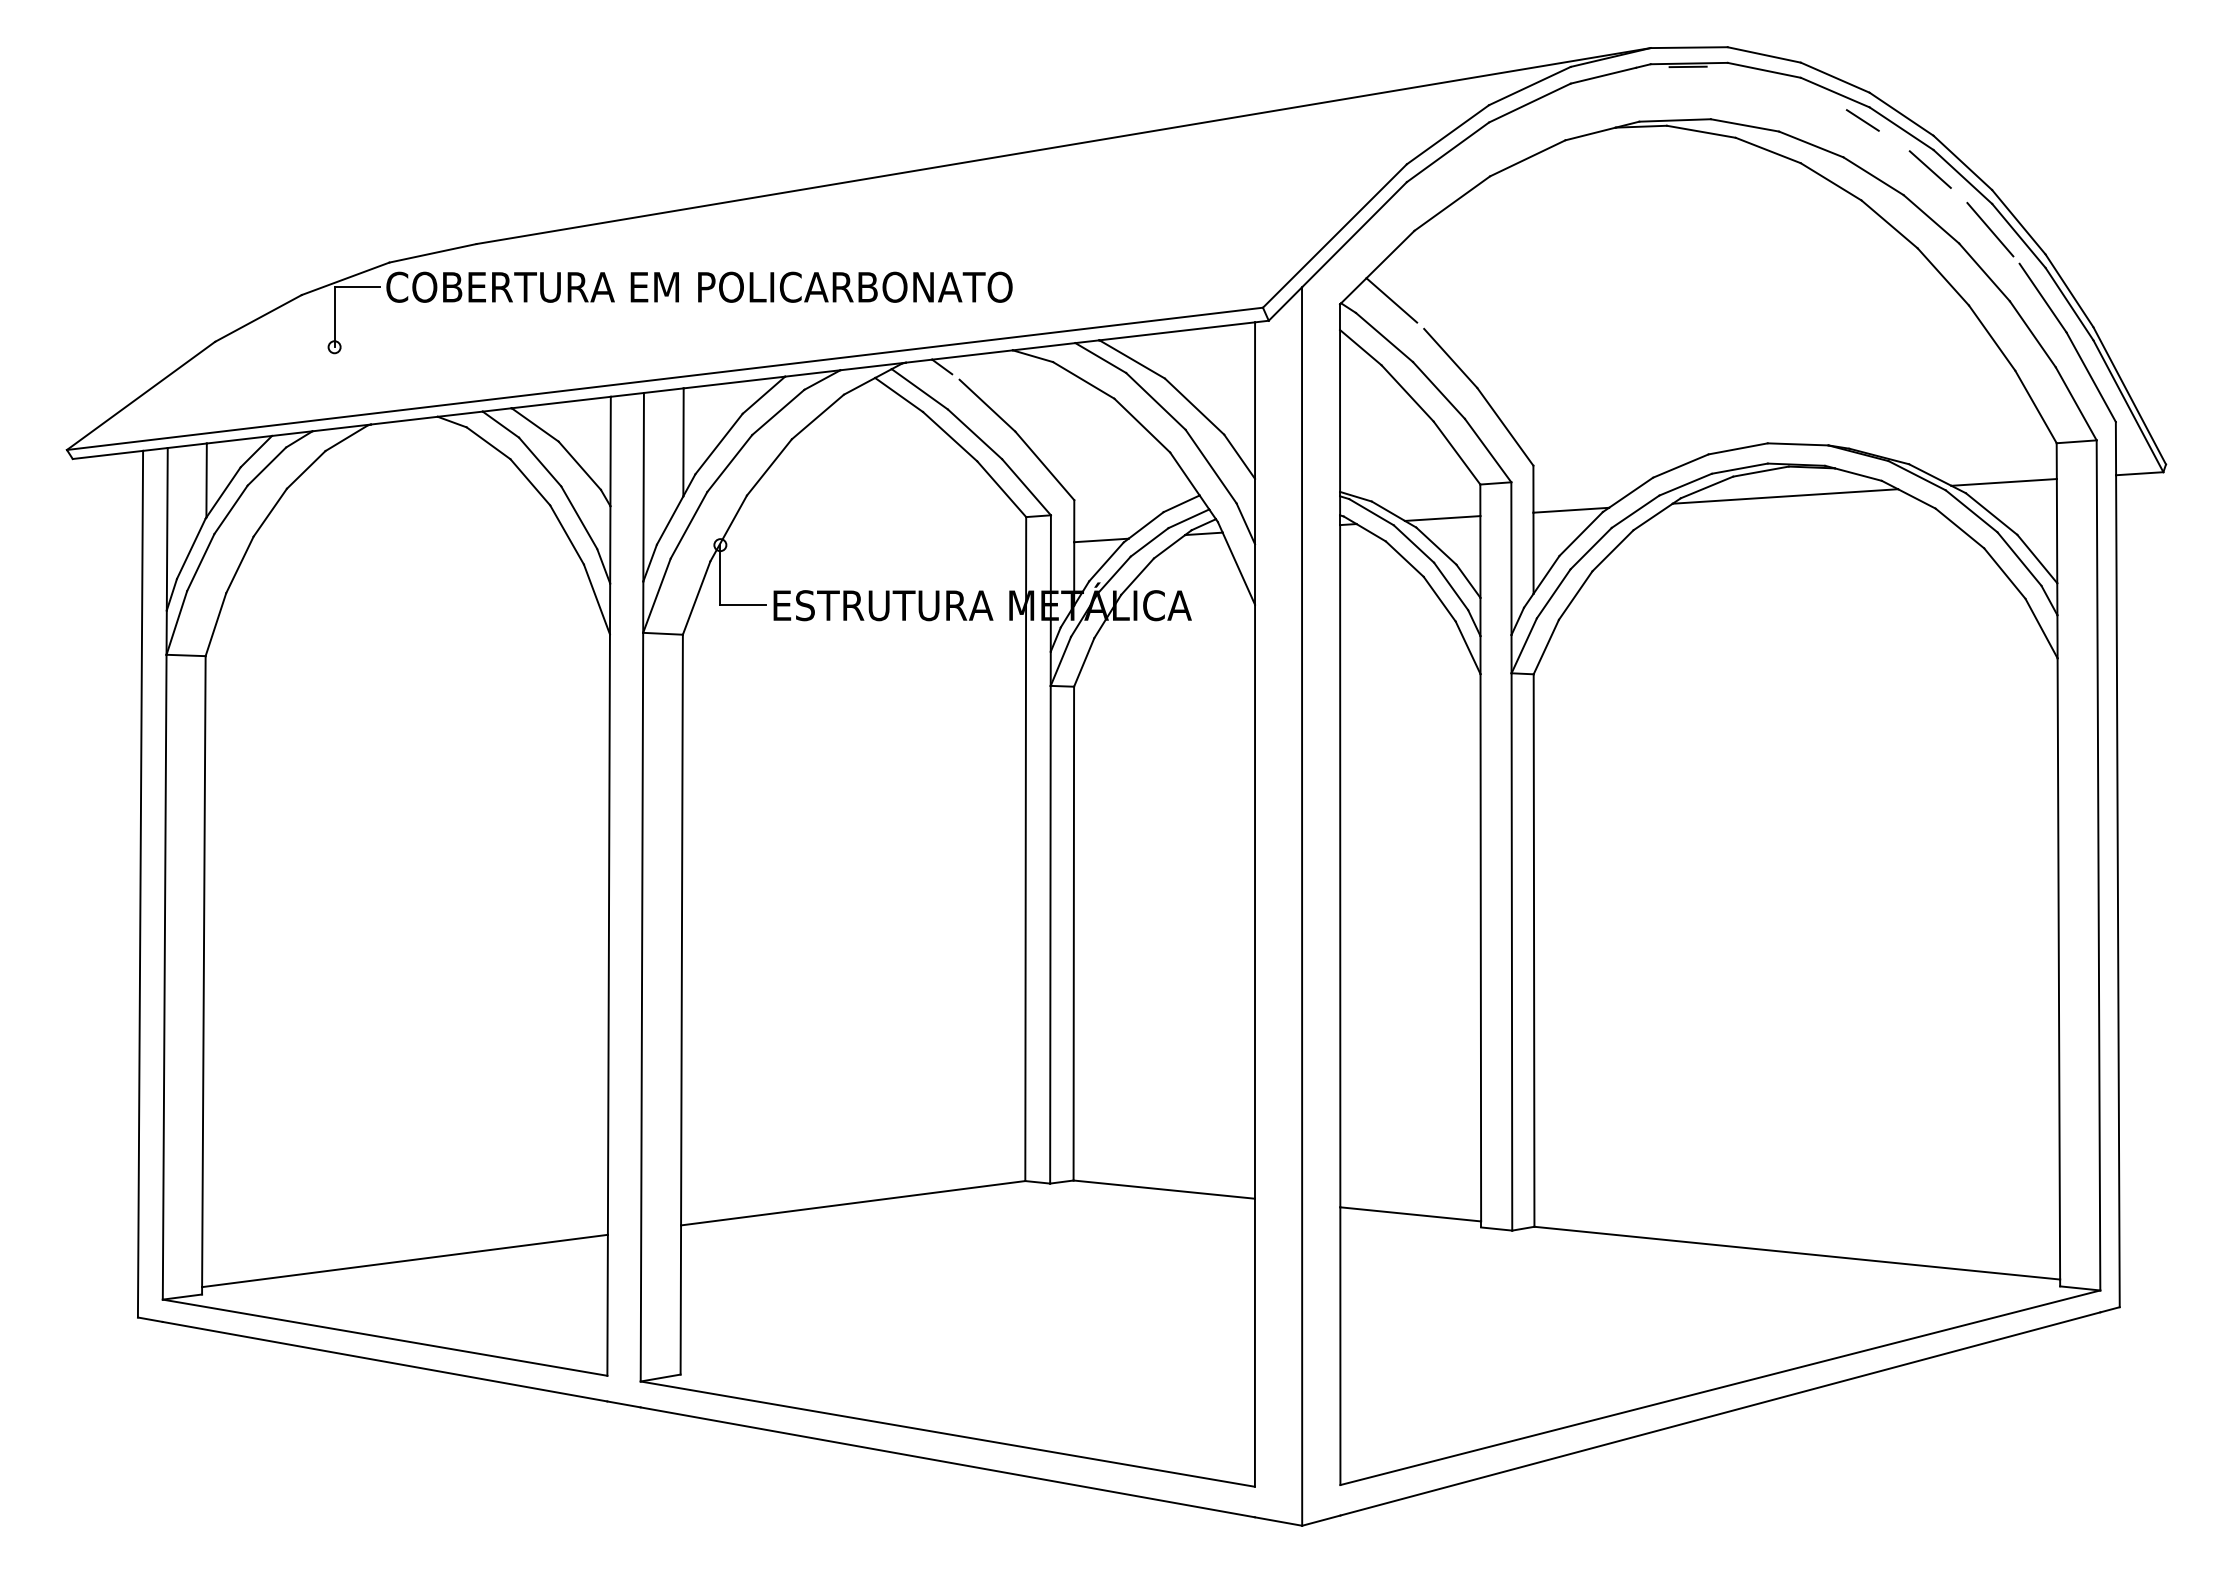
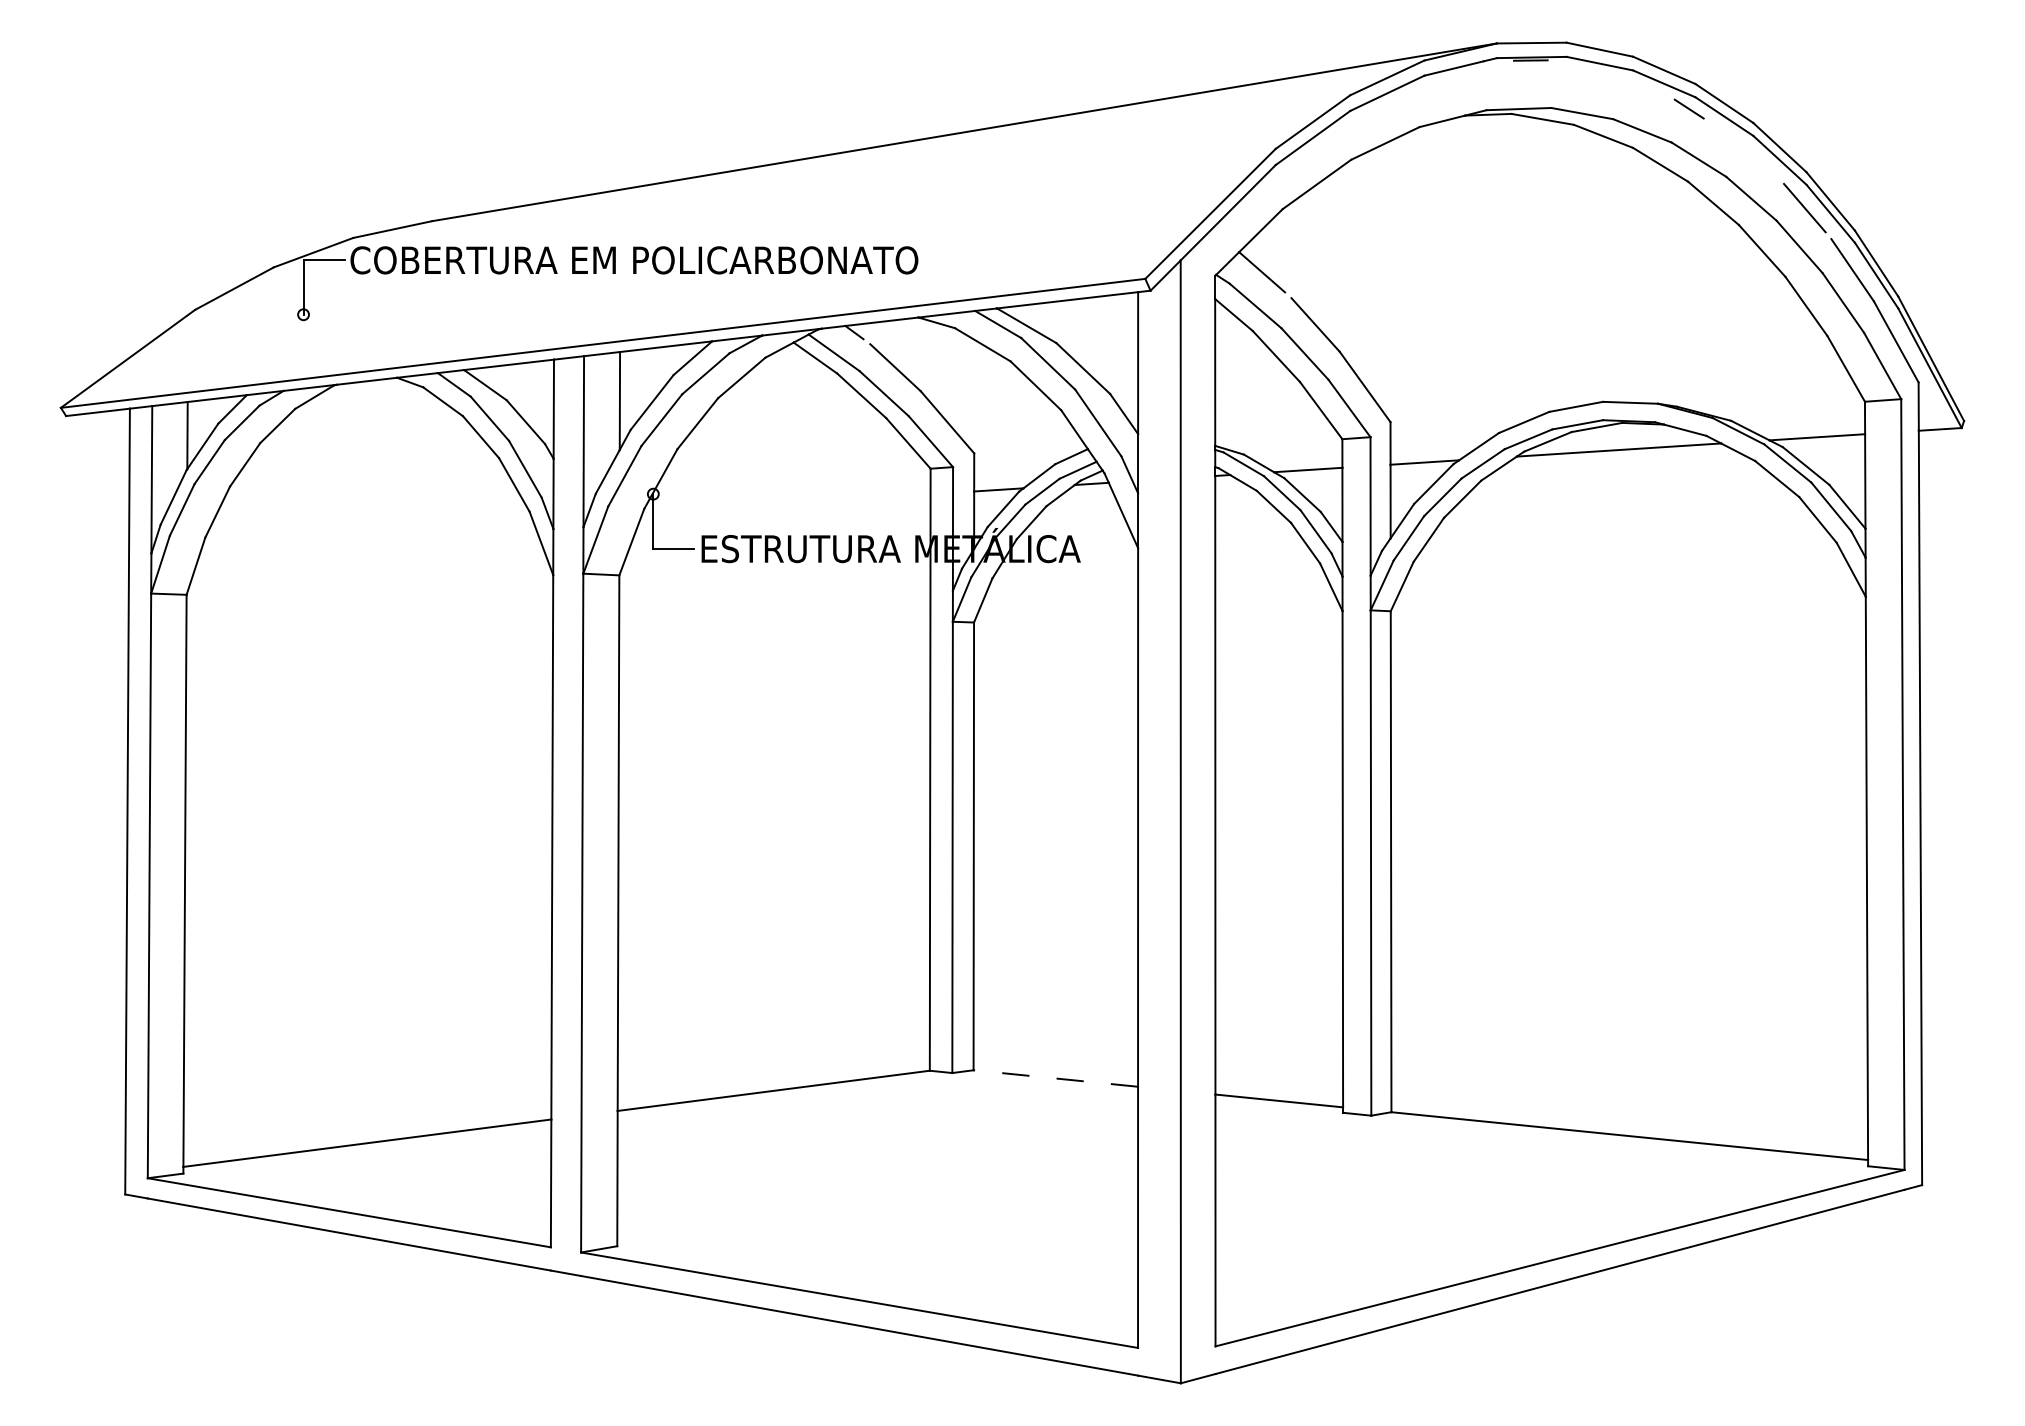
line: (1929, 169) -> (1749, 153), removed
line: (1163, 1189) -> (1055, 1078), solid -> dashed

